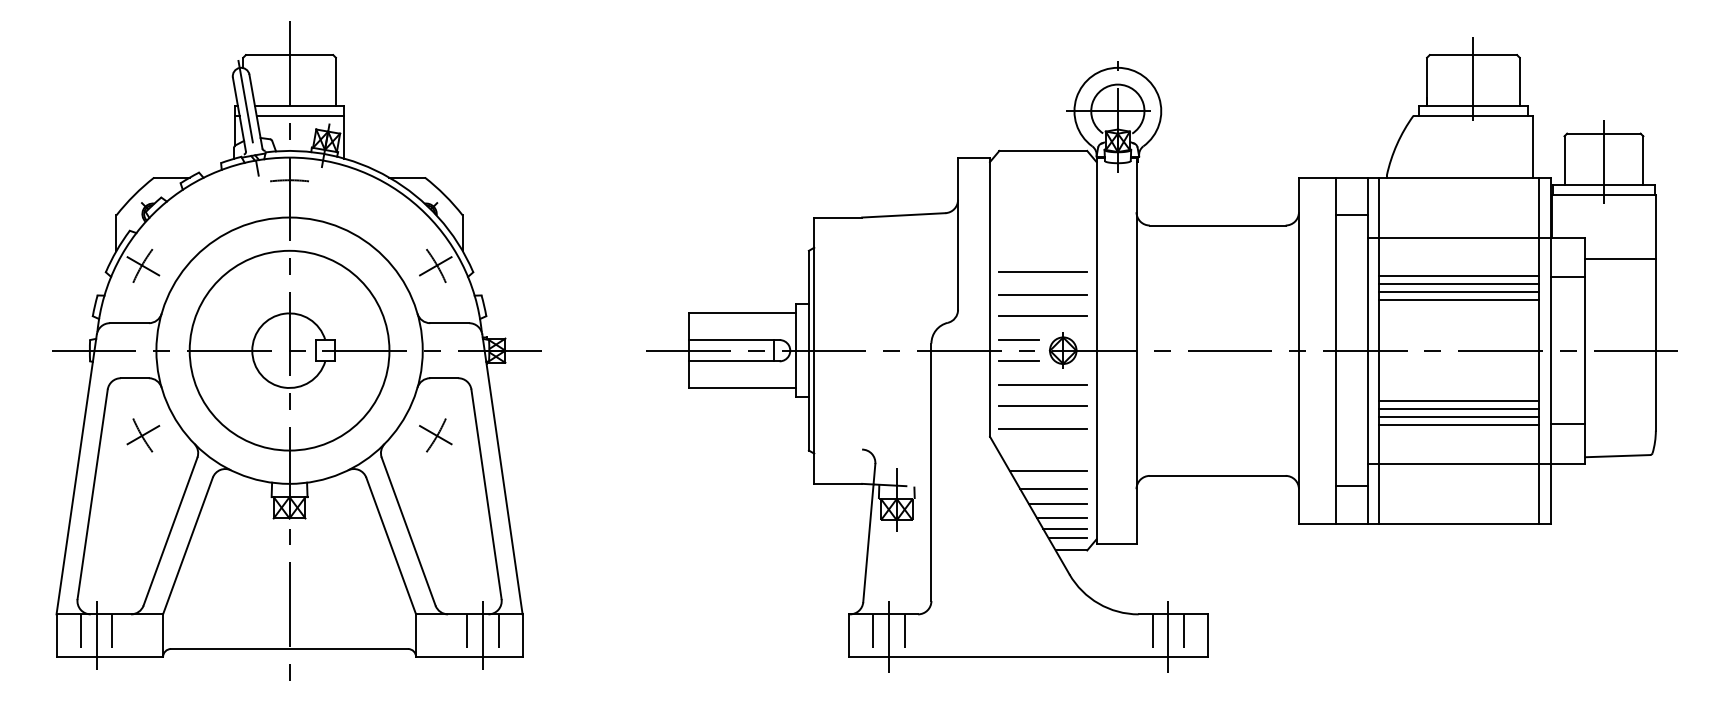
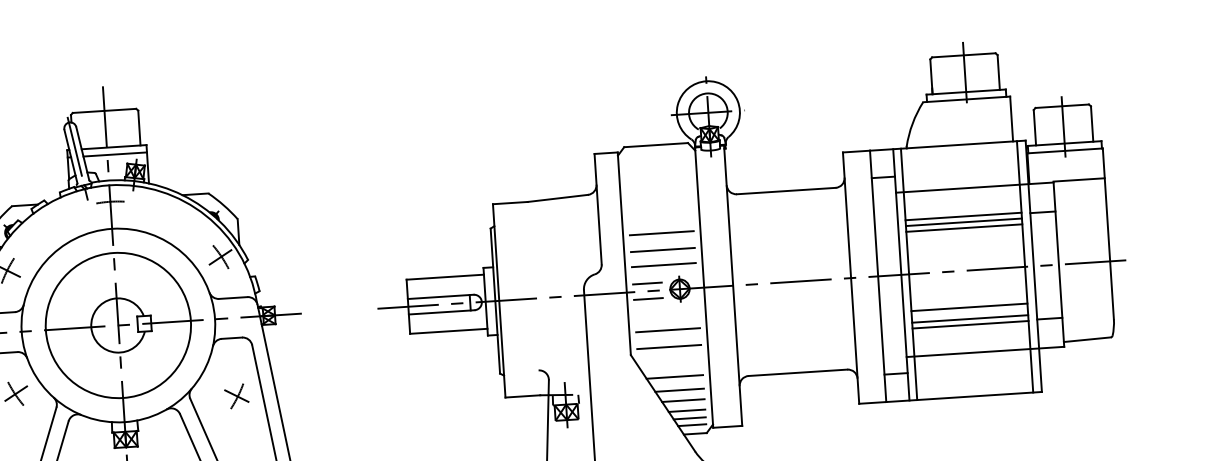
line: (1620, 259) -> (1079, 180), moved
line: (1458, 300) -> (964, 234), removed
line: (1042, 384) -> (666, 314), removed
line: (1458, 409) -> (969, 313), removed
part: (435, 435) -> (236, 396), moved

